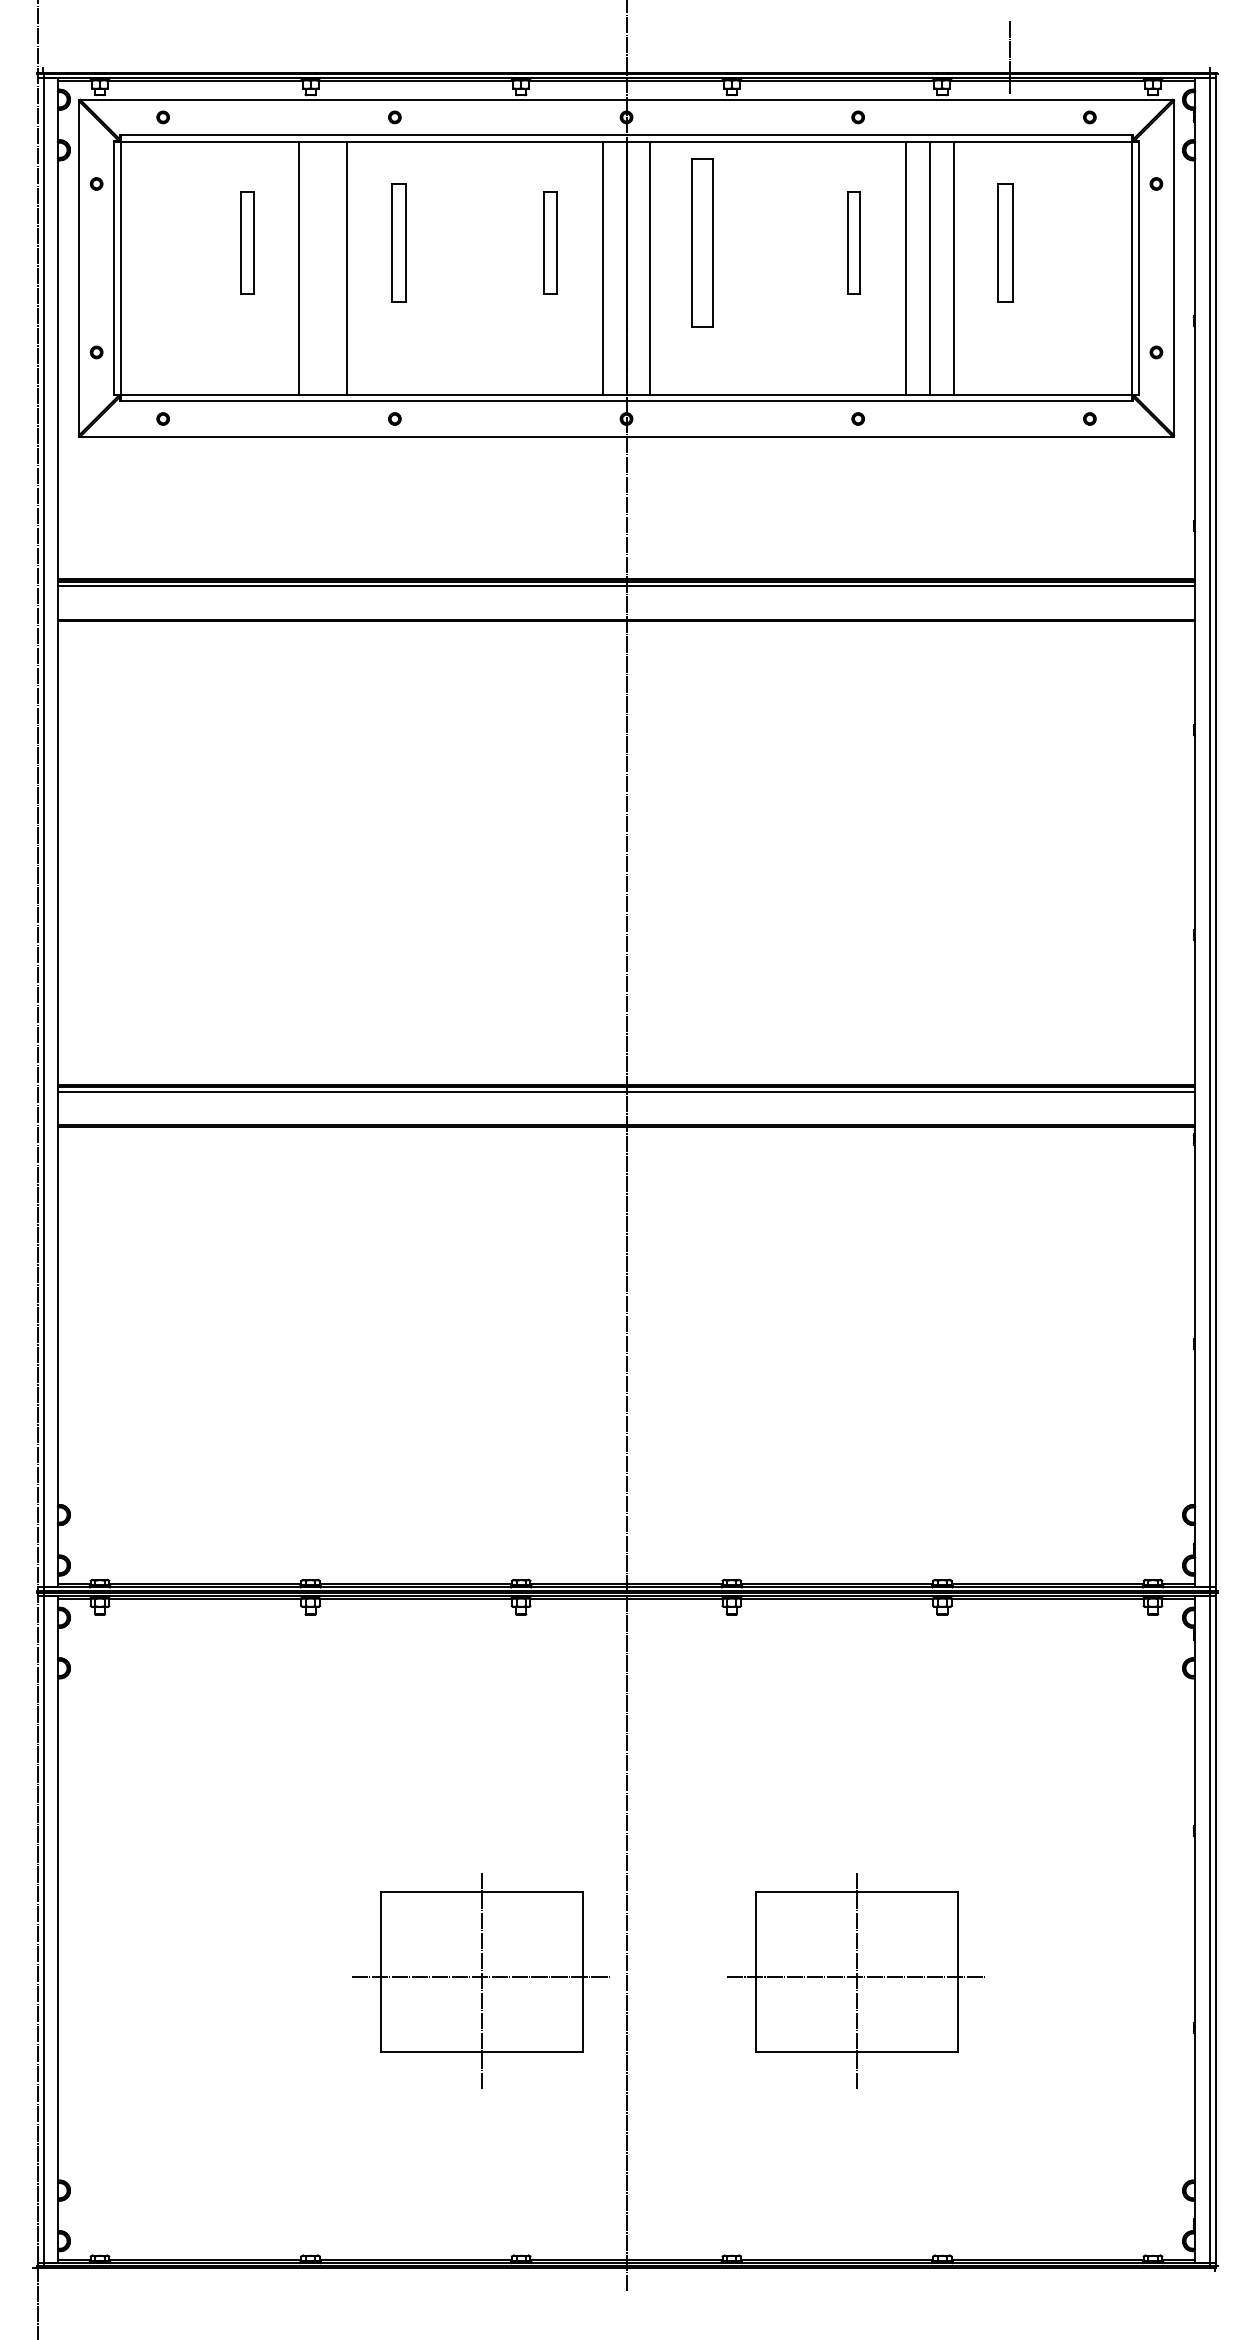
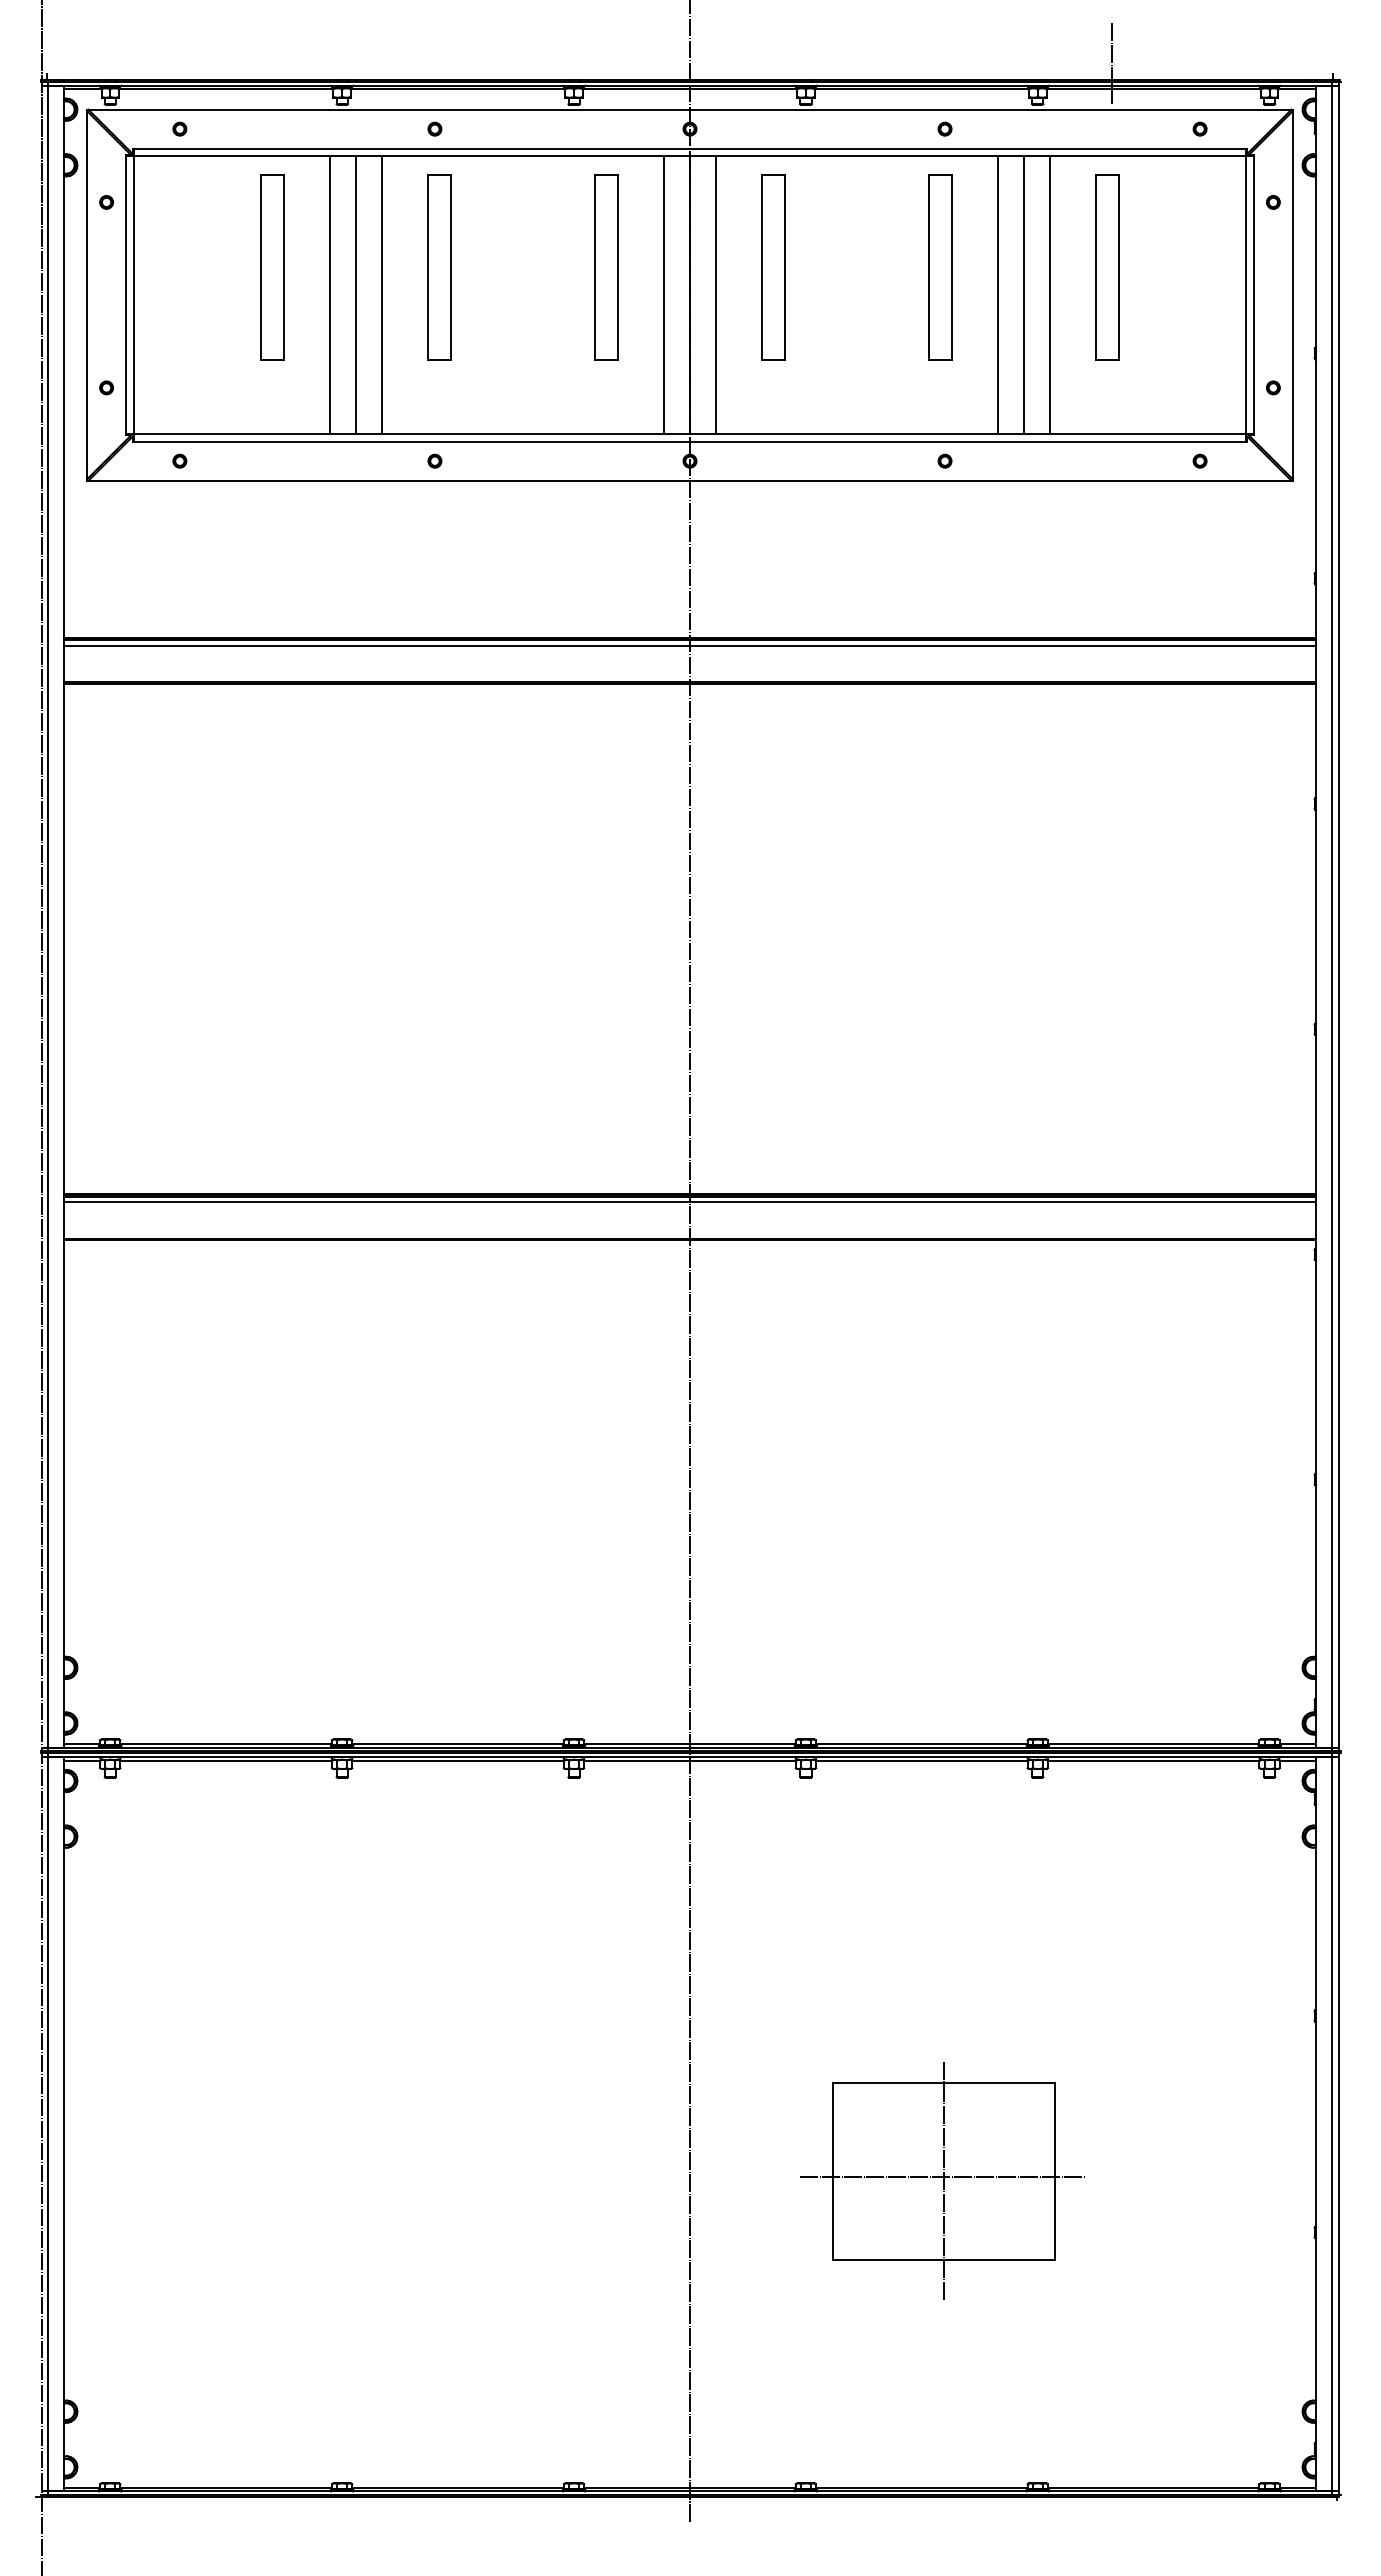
part: (247, 243) -> (272, 267), size x1.67
part: (399, 243) -> (439, 267), size x1.43
part: (550, 243) -> (606, 267), size x1.67
part: (854, 243) -> (940, 267), size x1.67
part: (1005, 243) -> (1107, 267), size x1.43
line: (323, 268) -> (356, 295), added
part: (480, 1980) -> (529, 2180), removed

